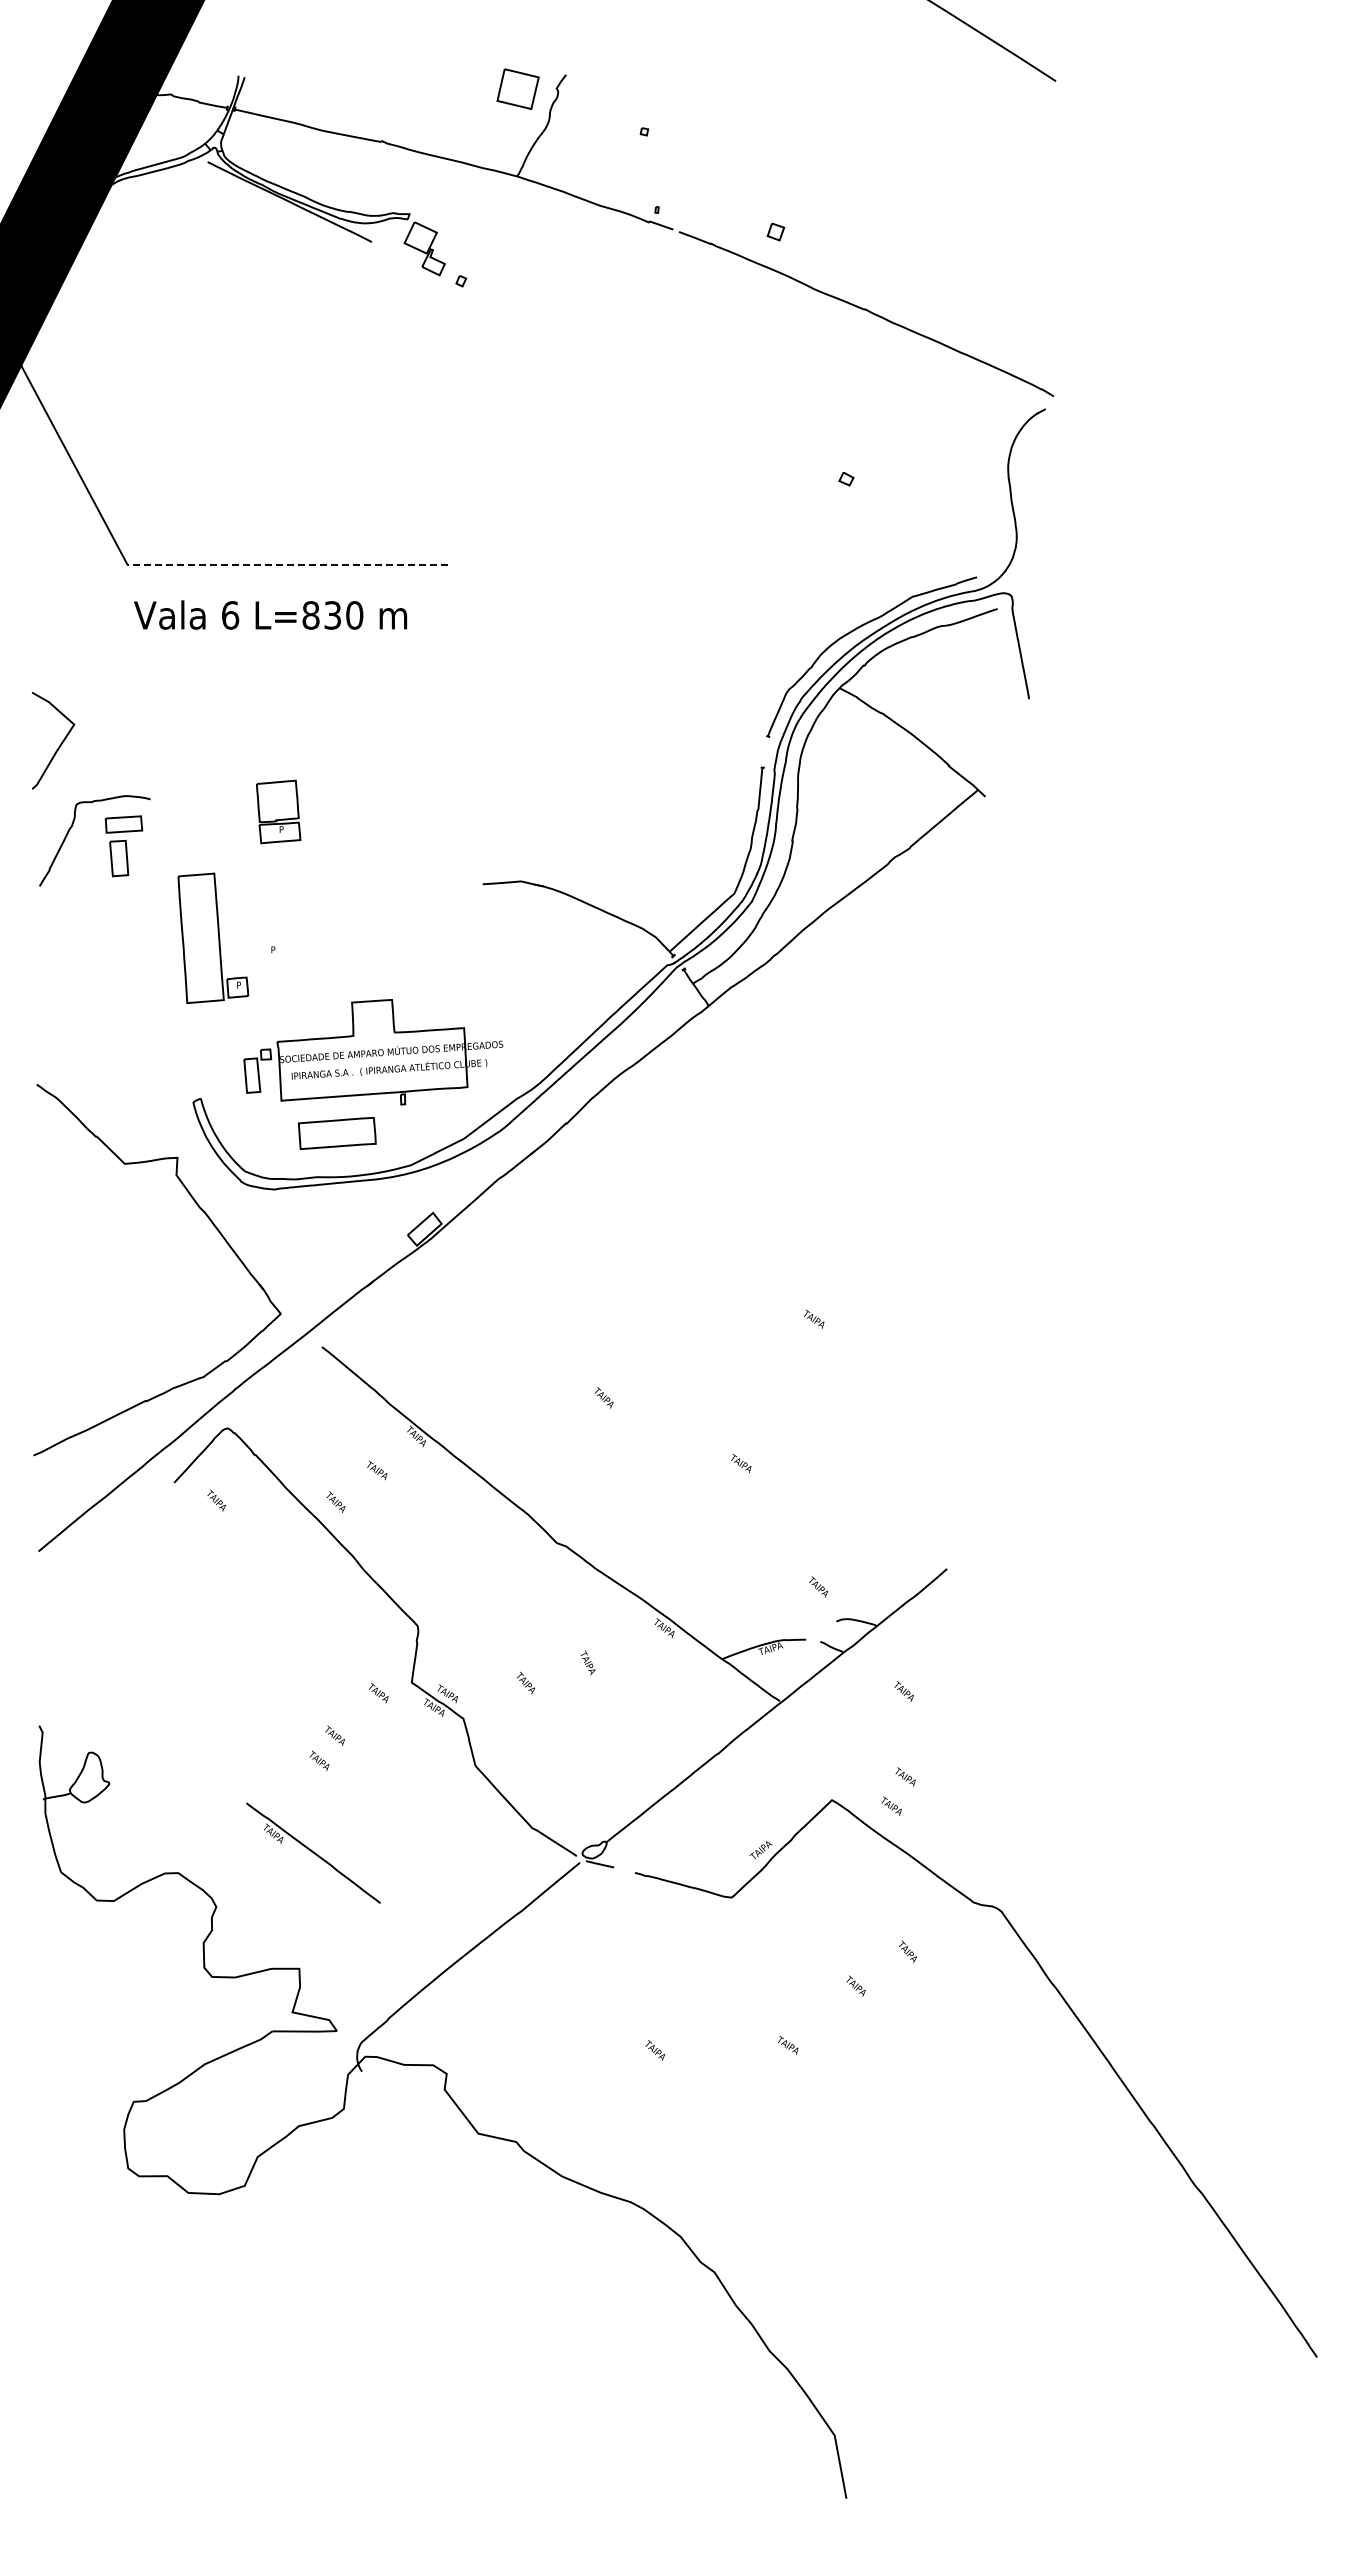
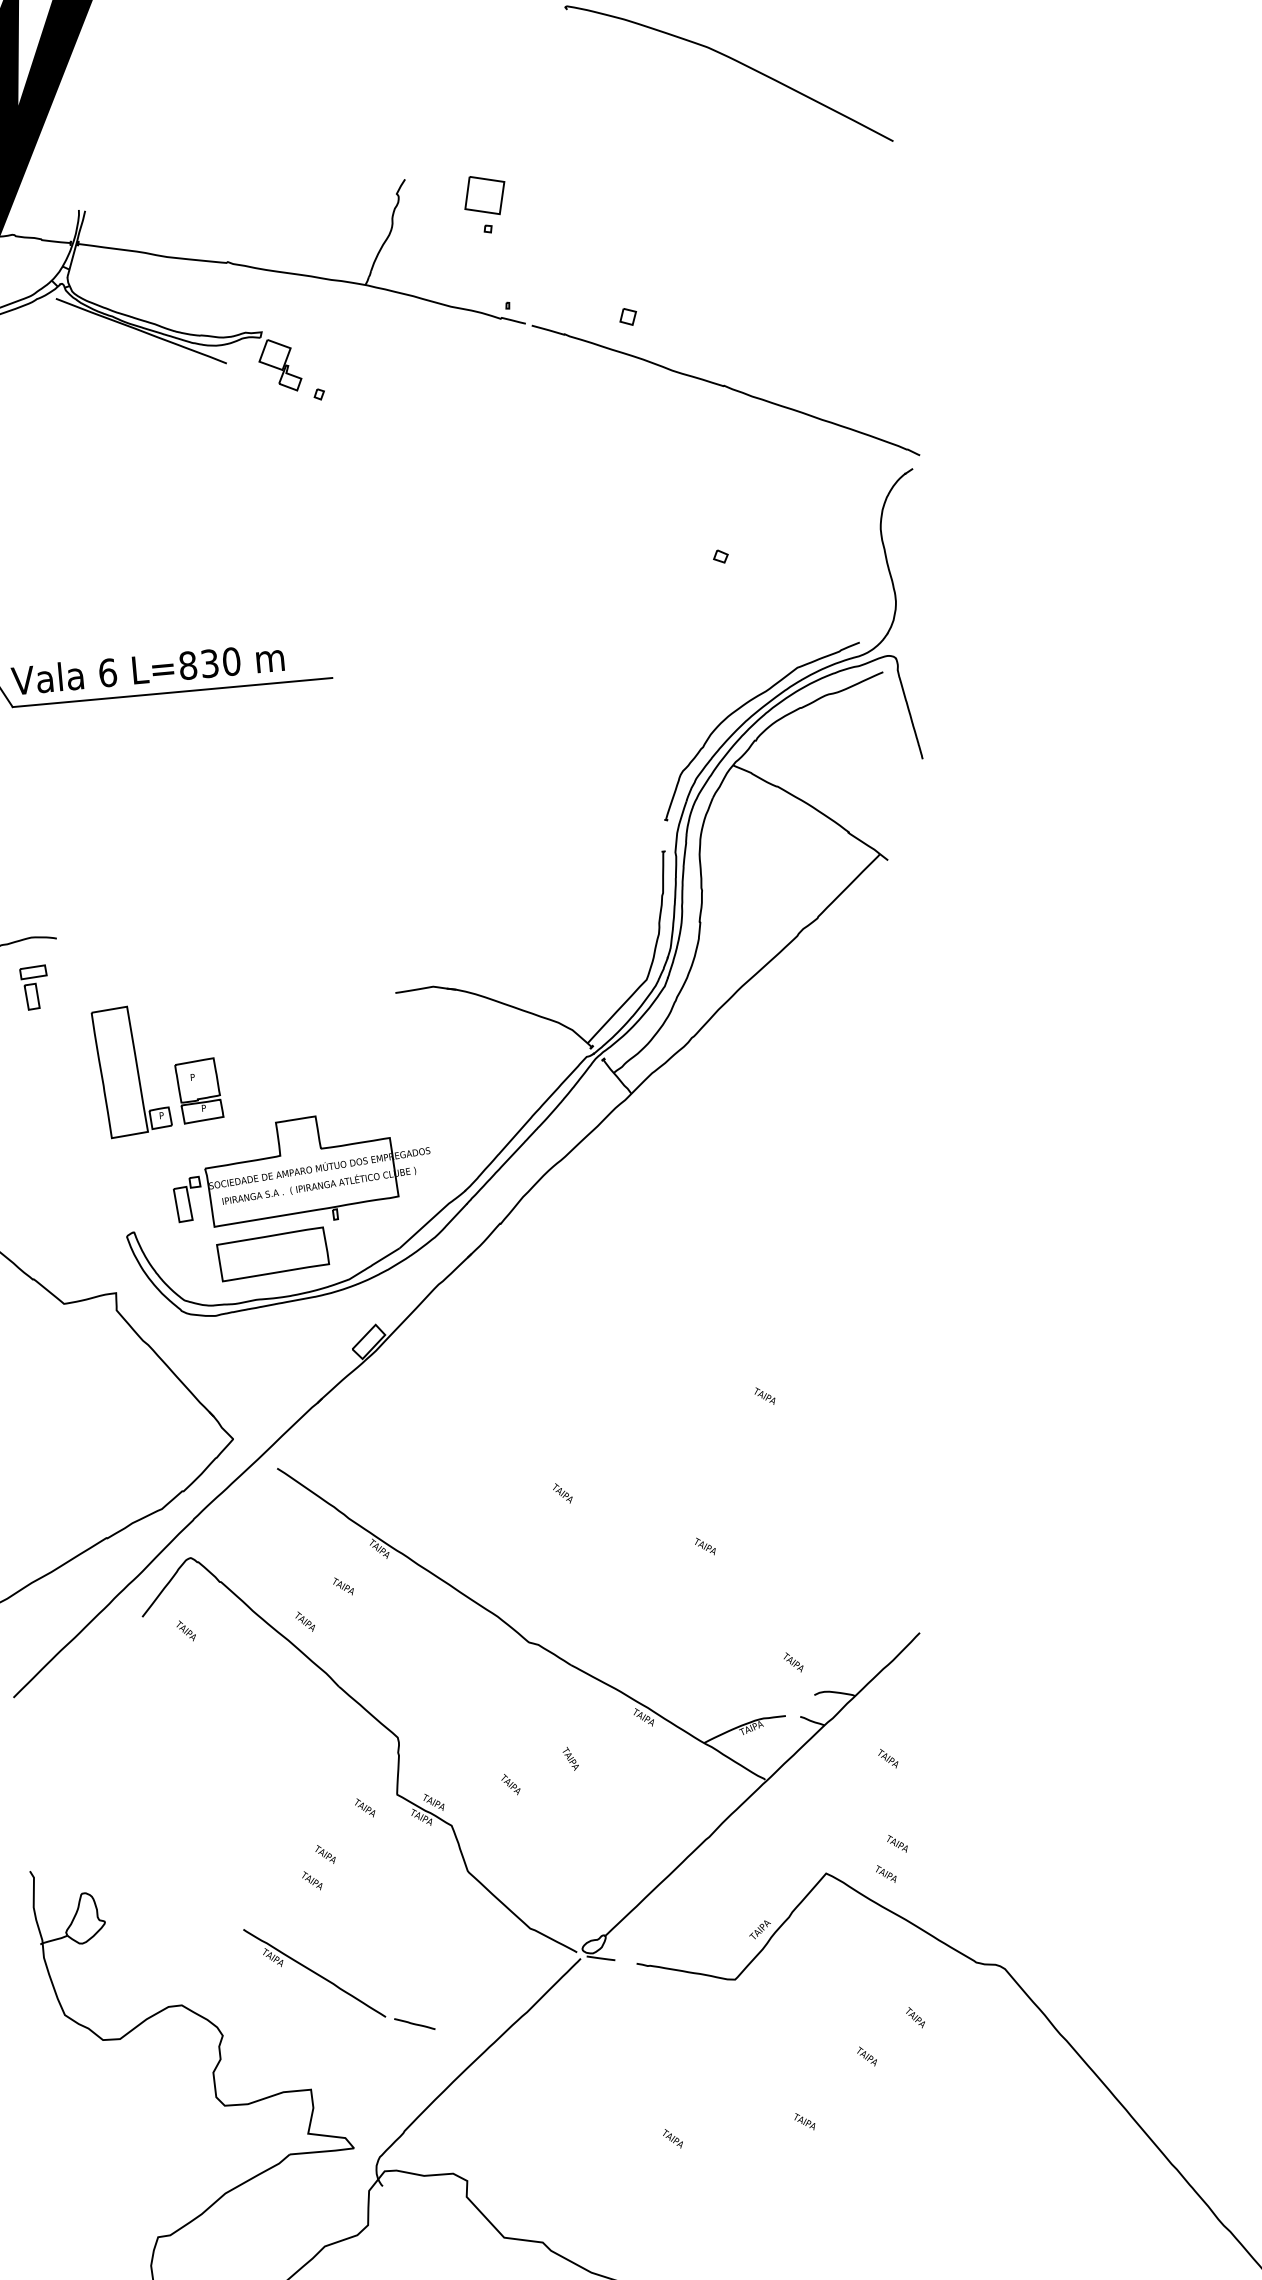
part: (517, 88) -> (484, 194), moved
line: (287, 564) -> (171, 692), dashed -> solid
text: (270, 614) -> (147, 668), moved
part: (278, 811) -> (199, 1090), moved
part: (124, 846) -> (35, 987), size x0.71
part: (337, 1133) -> (273, 1254), size x1.43
line: (408, 1912) -> (414, 2023), added

